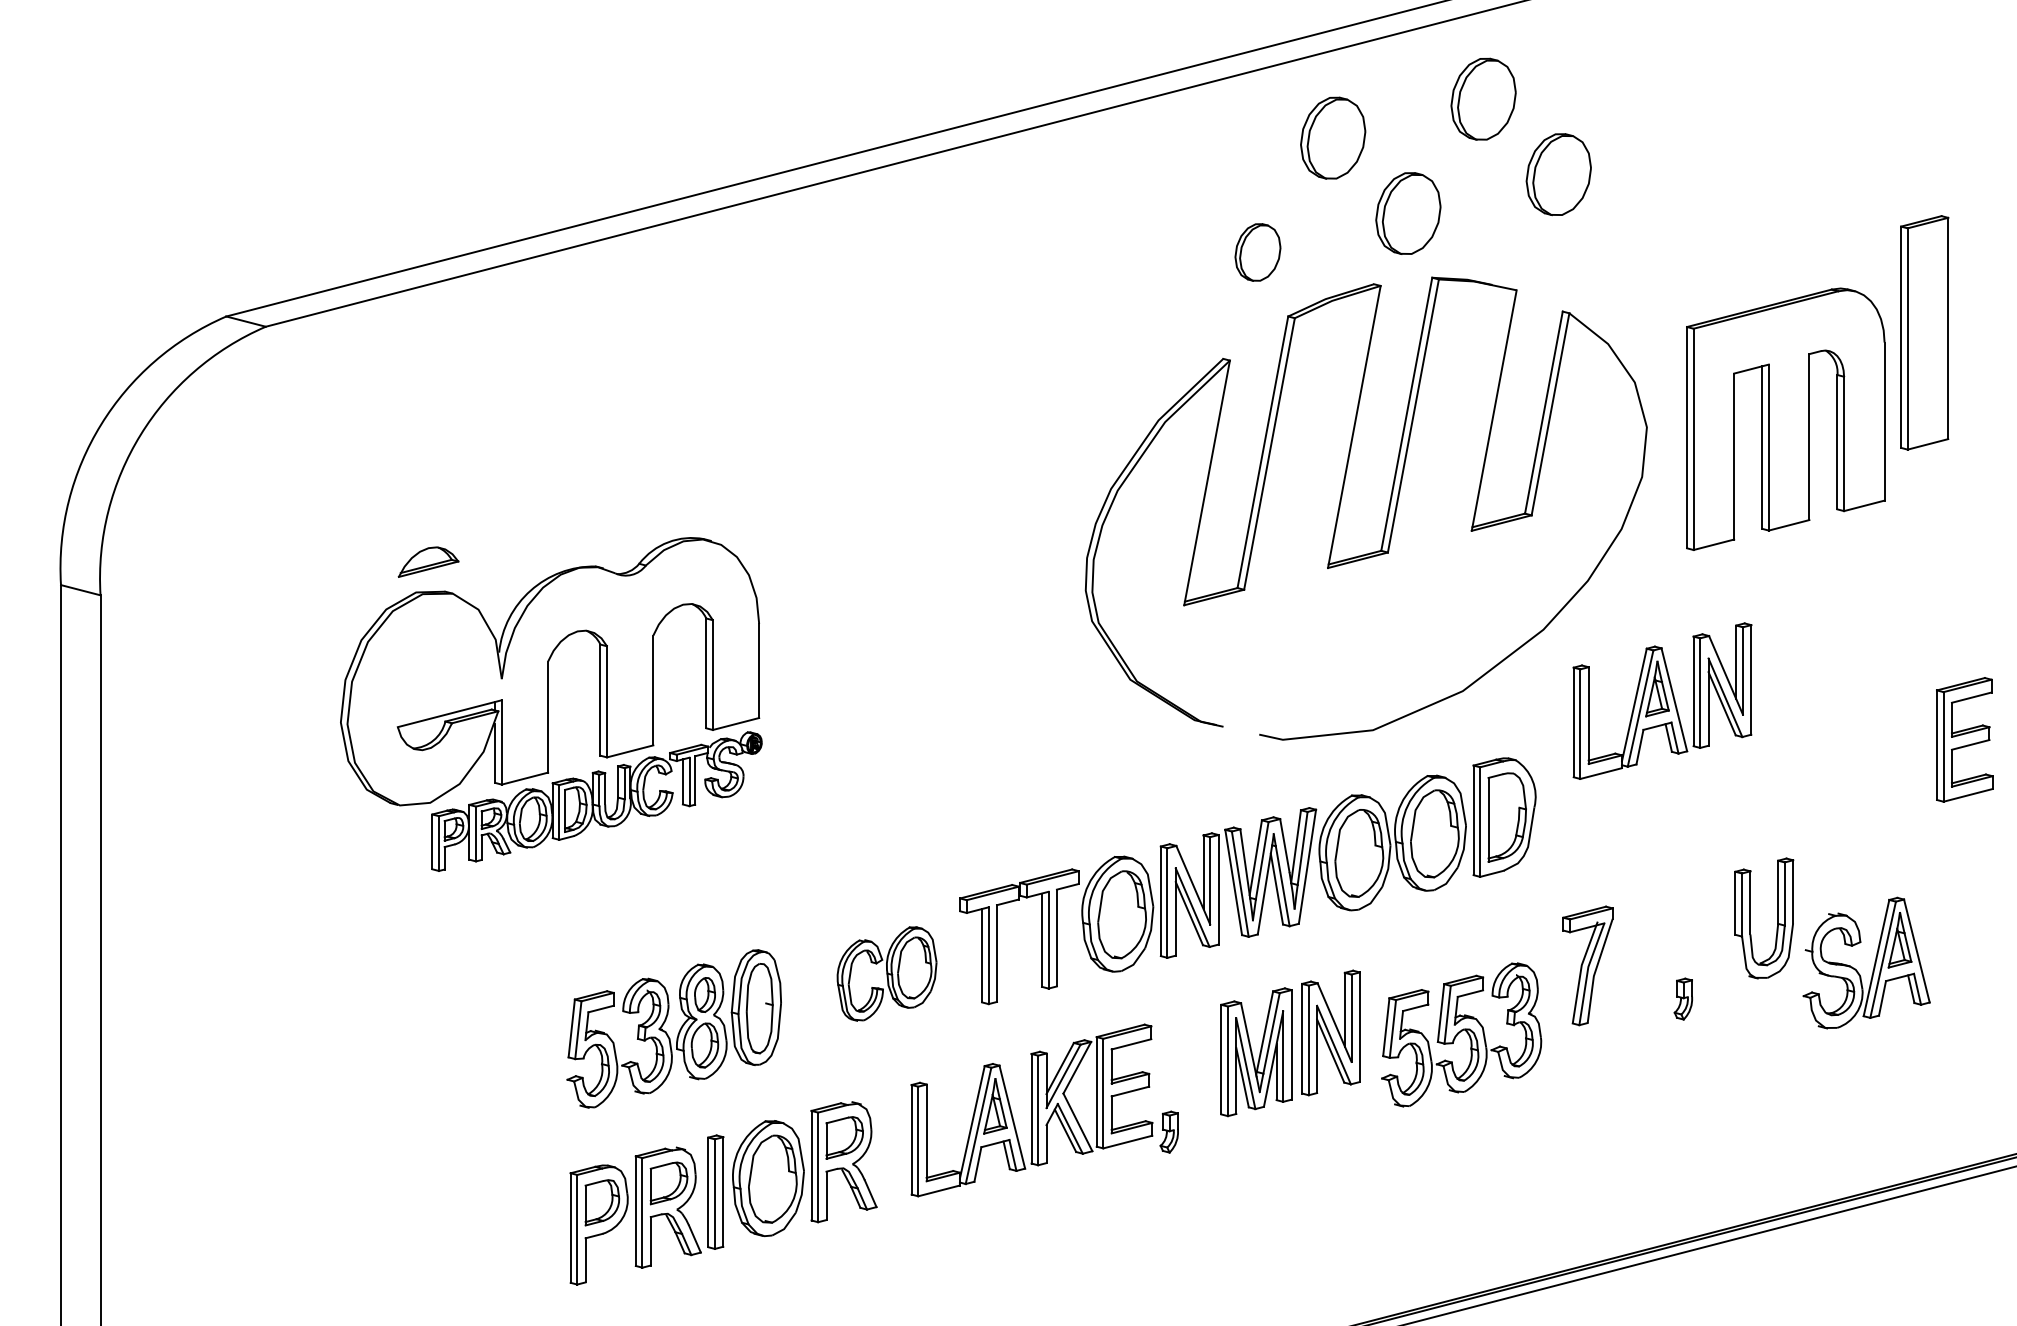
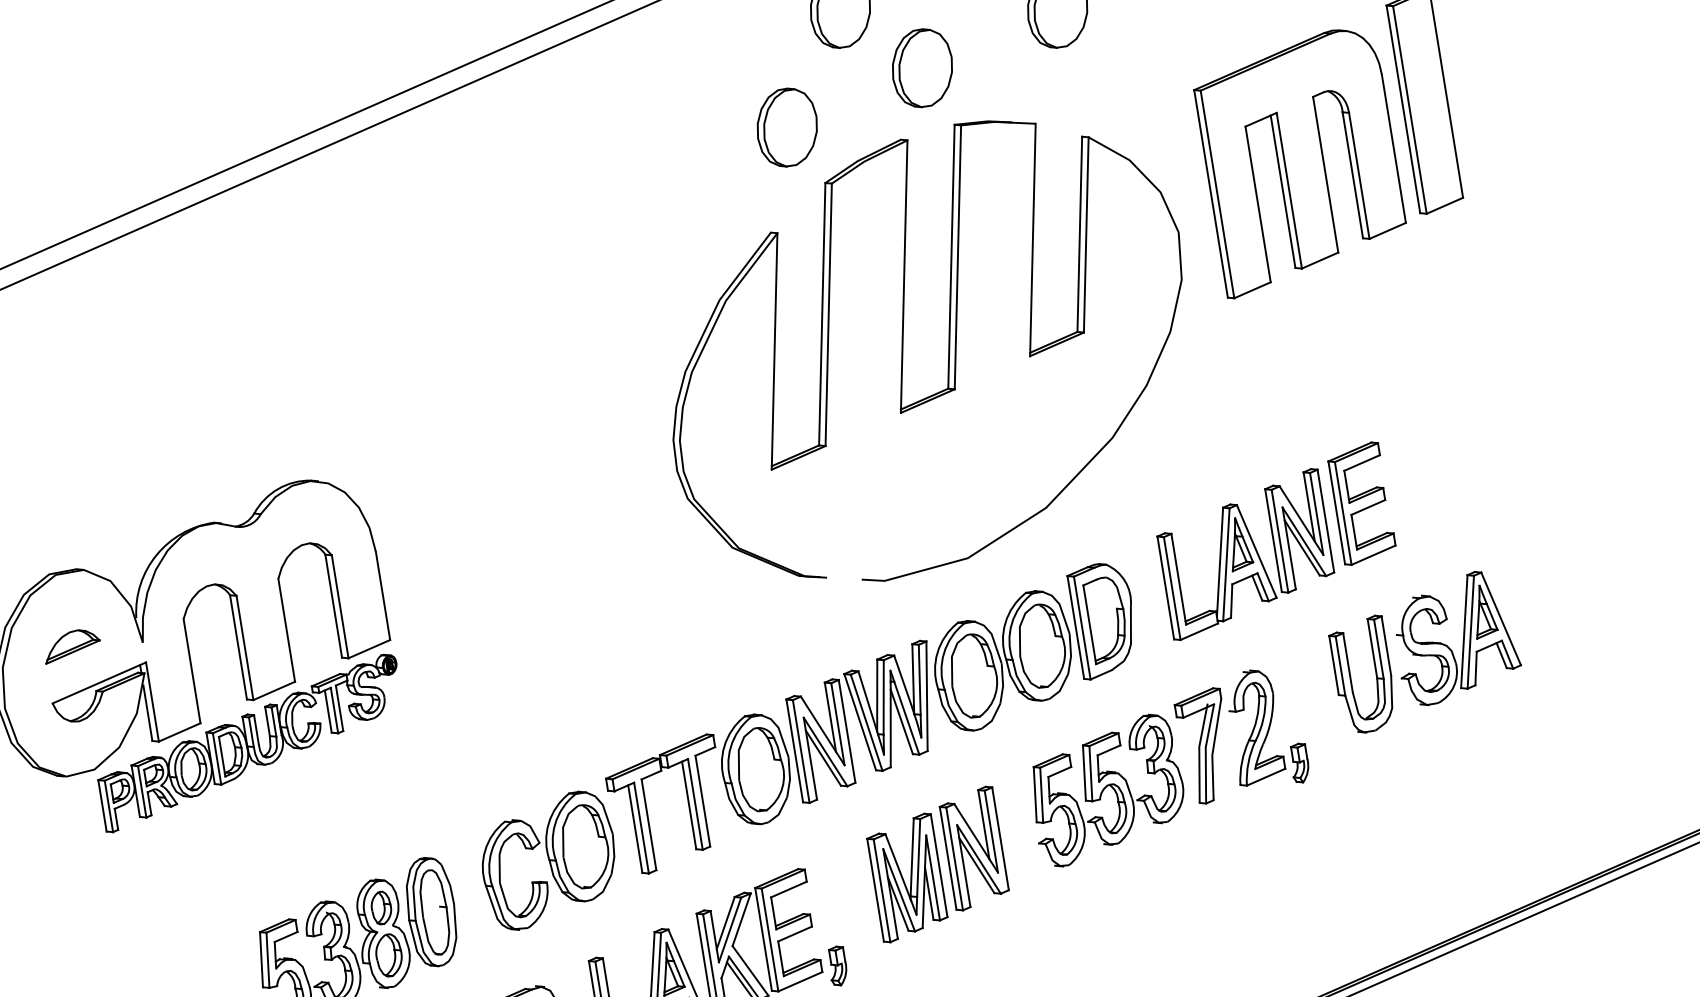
part: (1257, 252) -> (786, 127), size x1.43
part: (1785, 418) -> (1300, 160), moved
part: (428, 561) -> (71, 644), moved
part: (1662, 700) -> (1245, 553), moved
part: (1964, 739) -> (1361, 503), moved
part: (1642, 953) -> (1254, 726), added
part: (1874, 962) -> (1463, 636), moved
part: (886, 973) -> (548, 860), size x1.43
part: (1461, 1034) -> (1106, 790), moved

